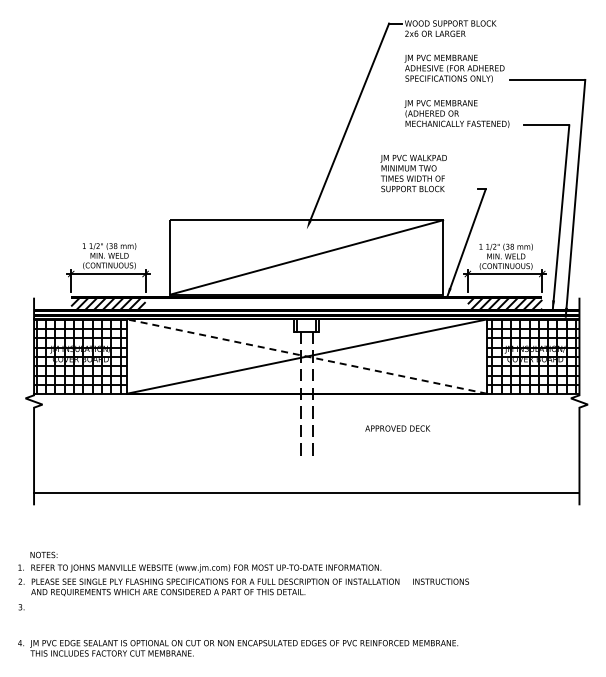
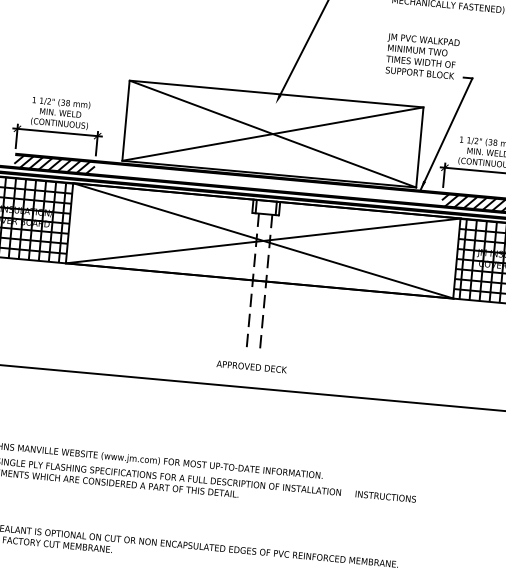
text: (413, 173) -> (422, 56), moved
line: (306, 257) -> (272, 134), added
line: (307, 356) -> (264, 240), dashed -> solid
text: (397, 428) -> (251, 366), moved

